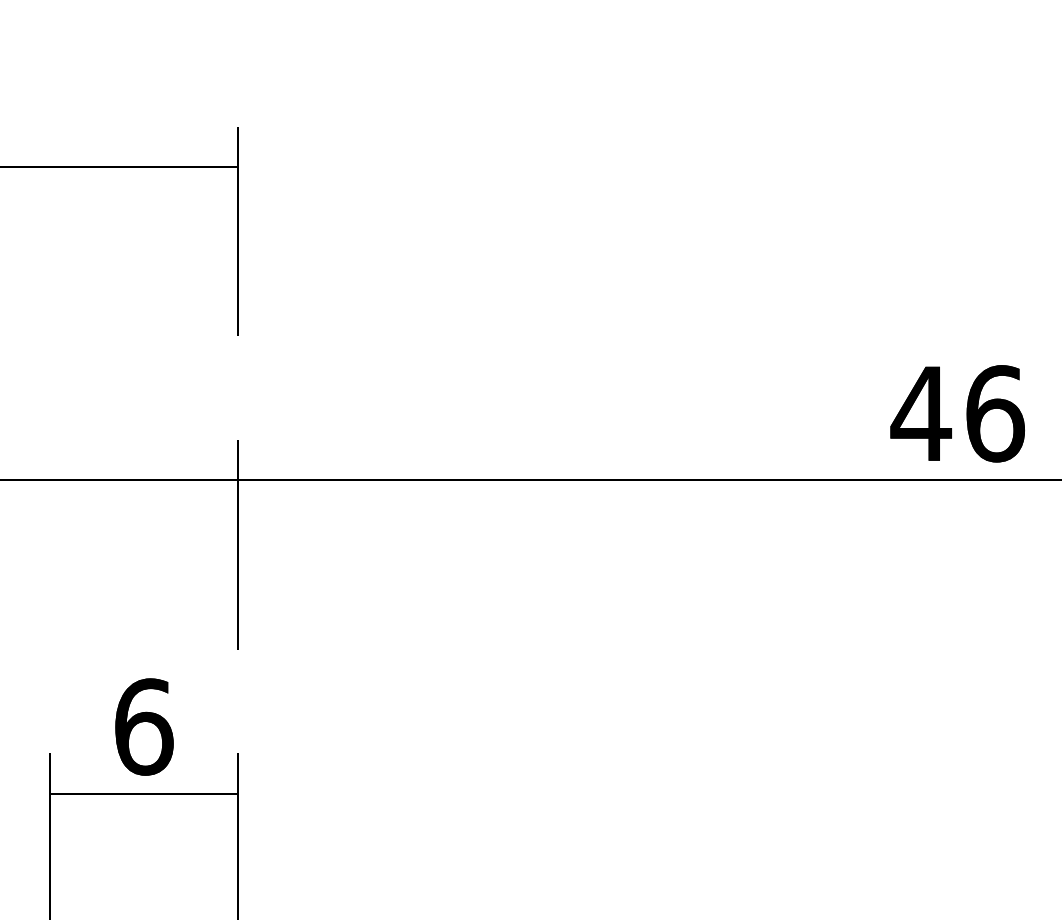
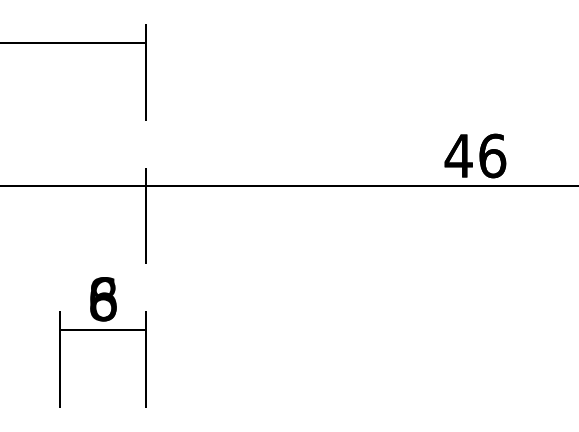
text: (144, 727) -> (103, 299), 6 -> 8

